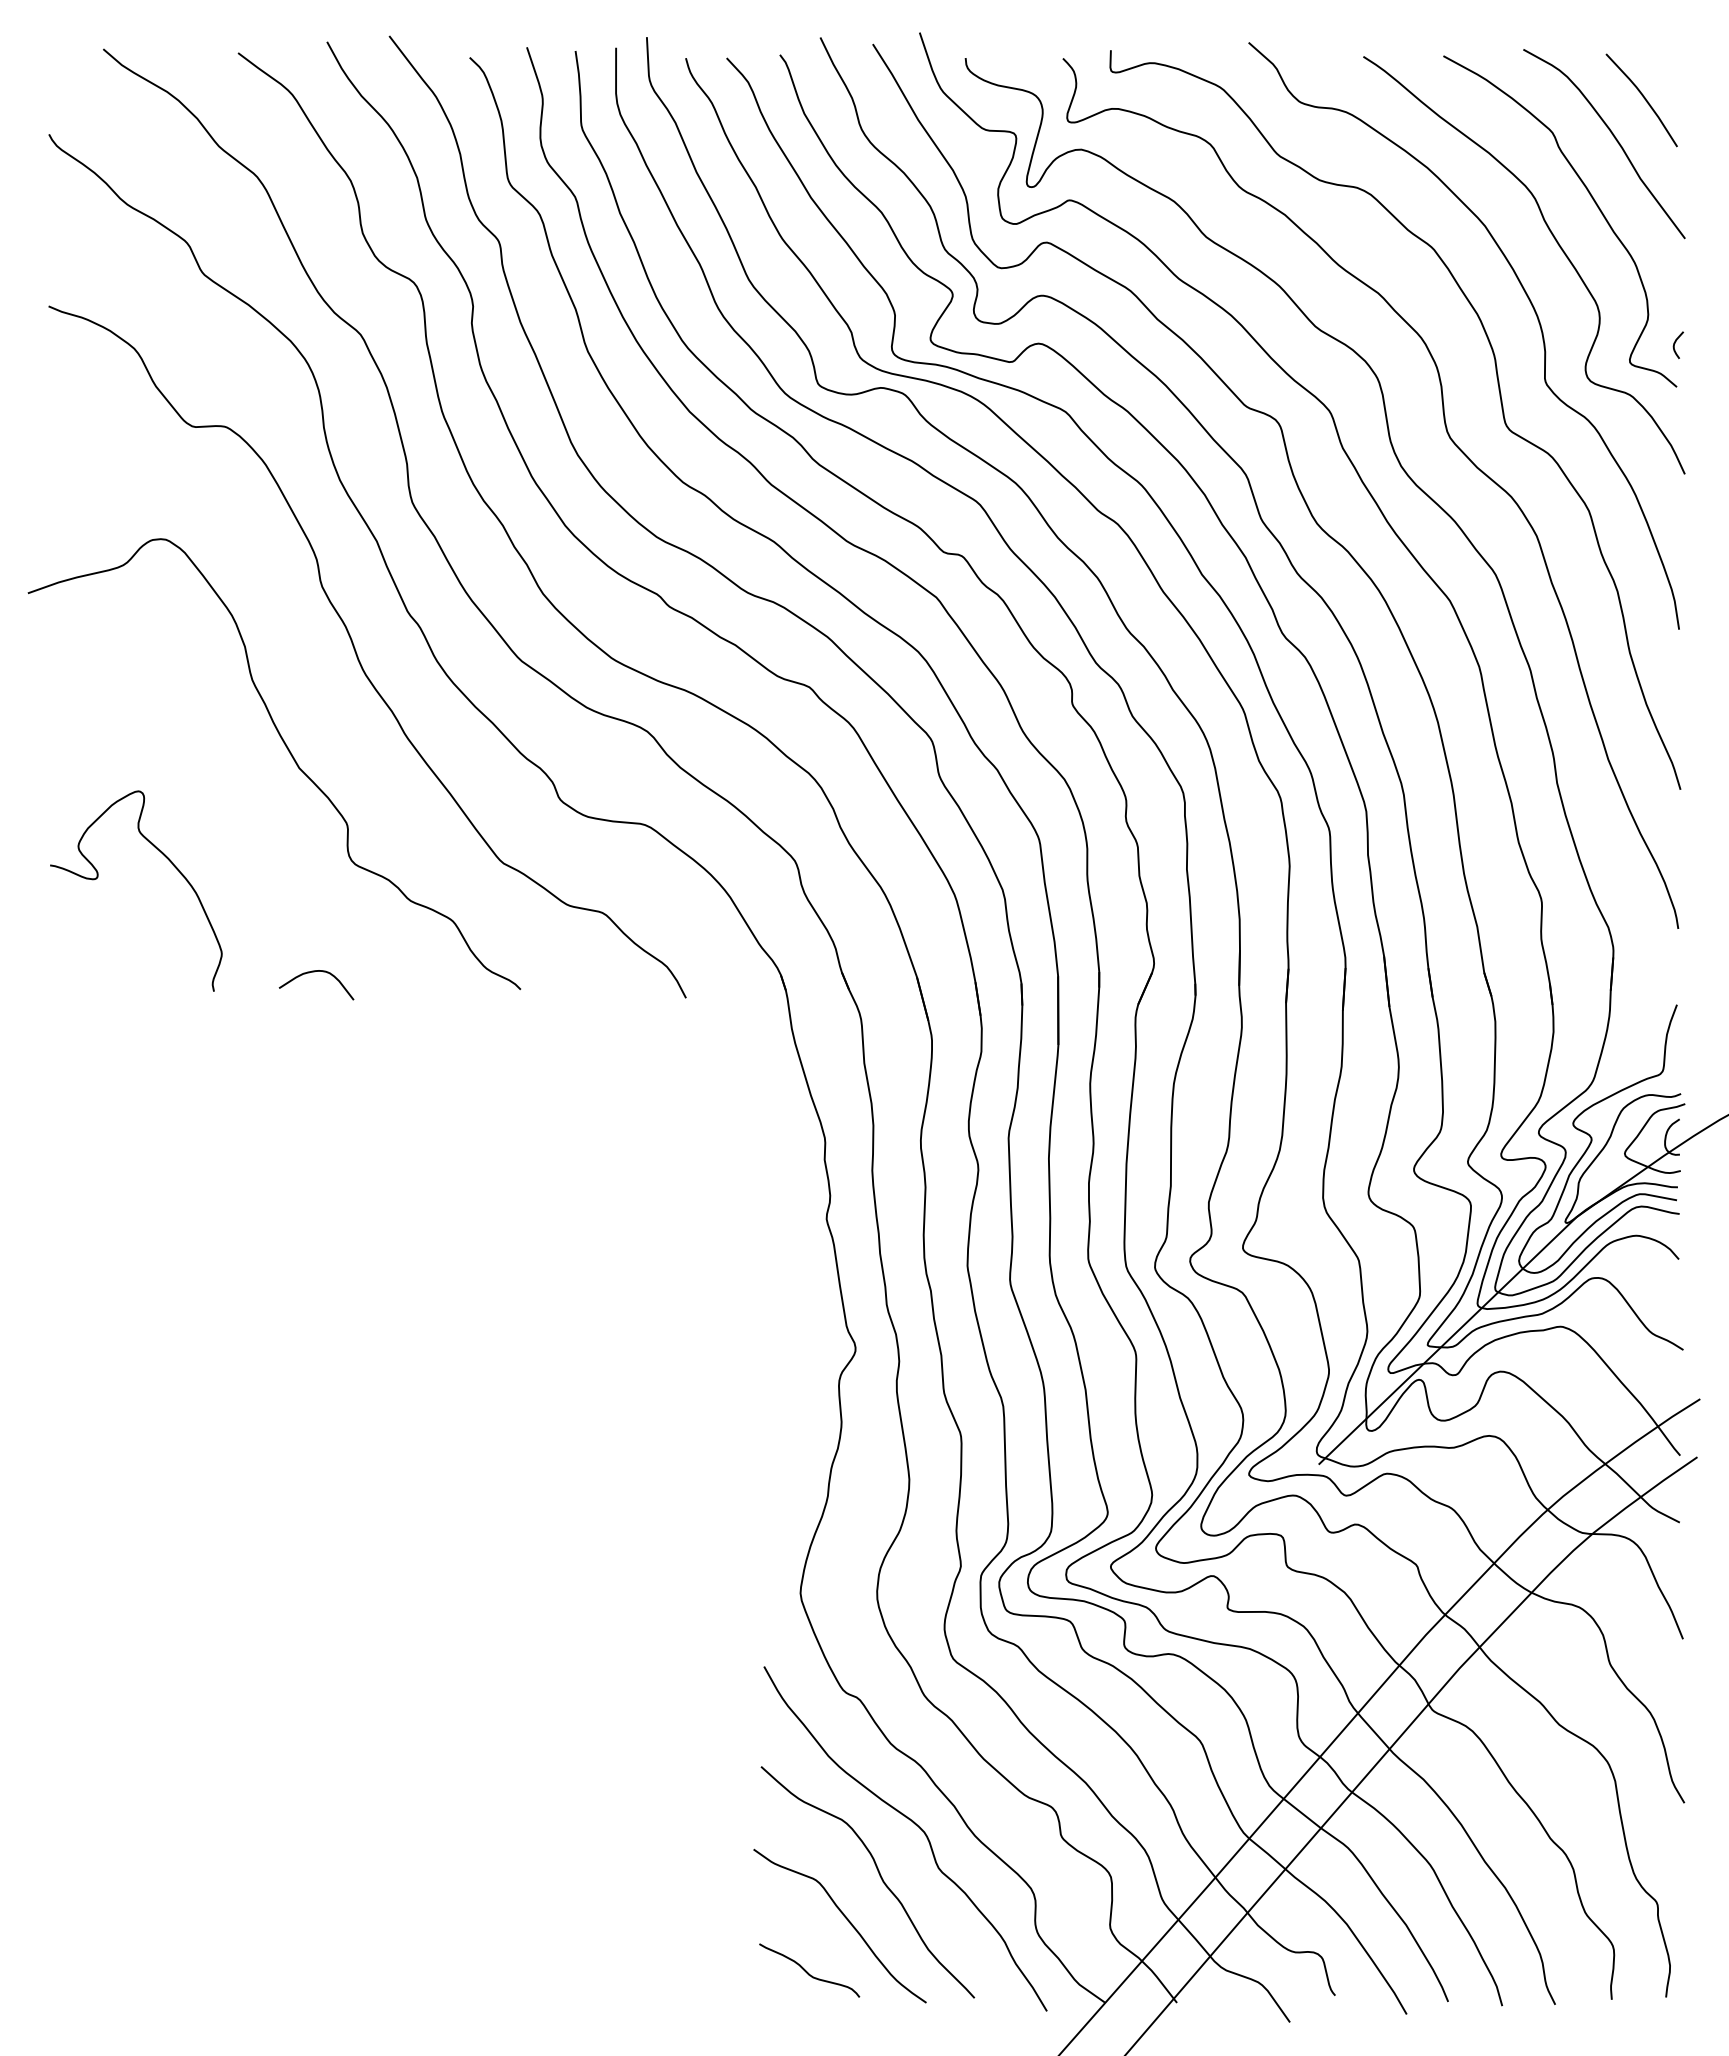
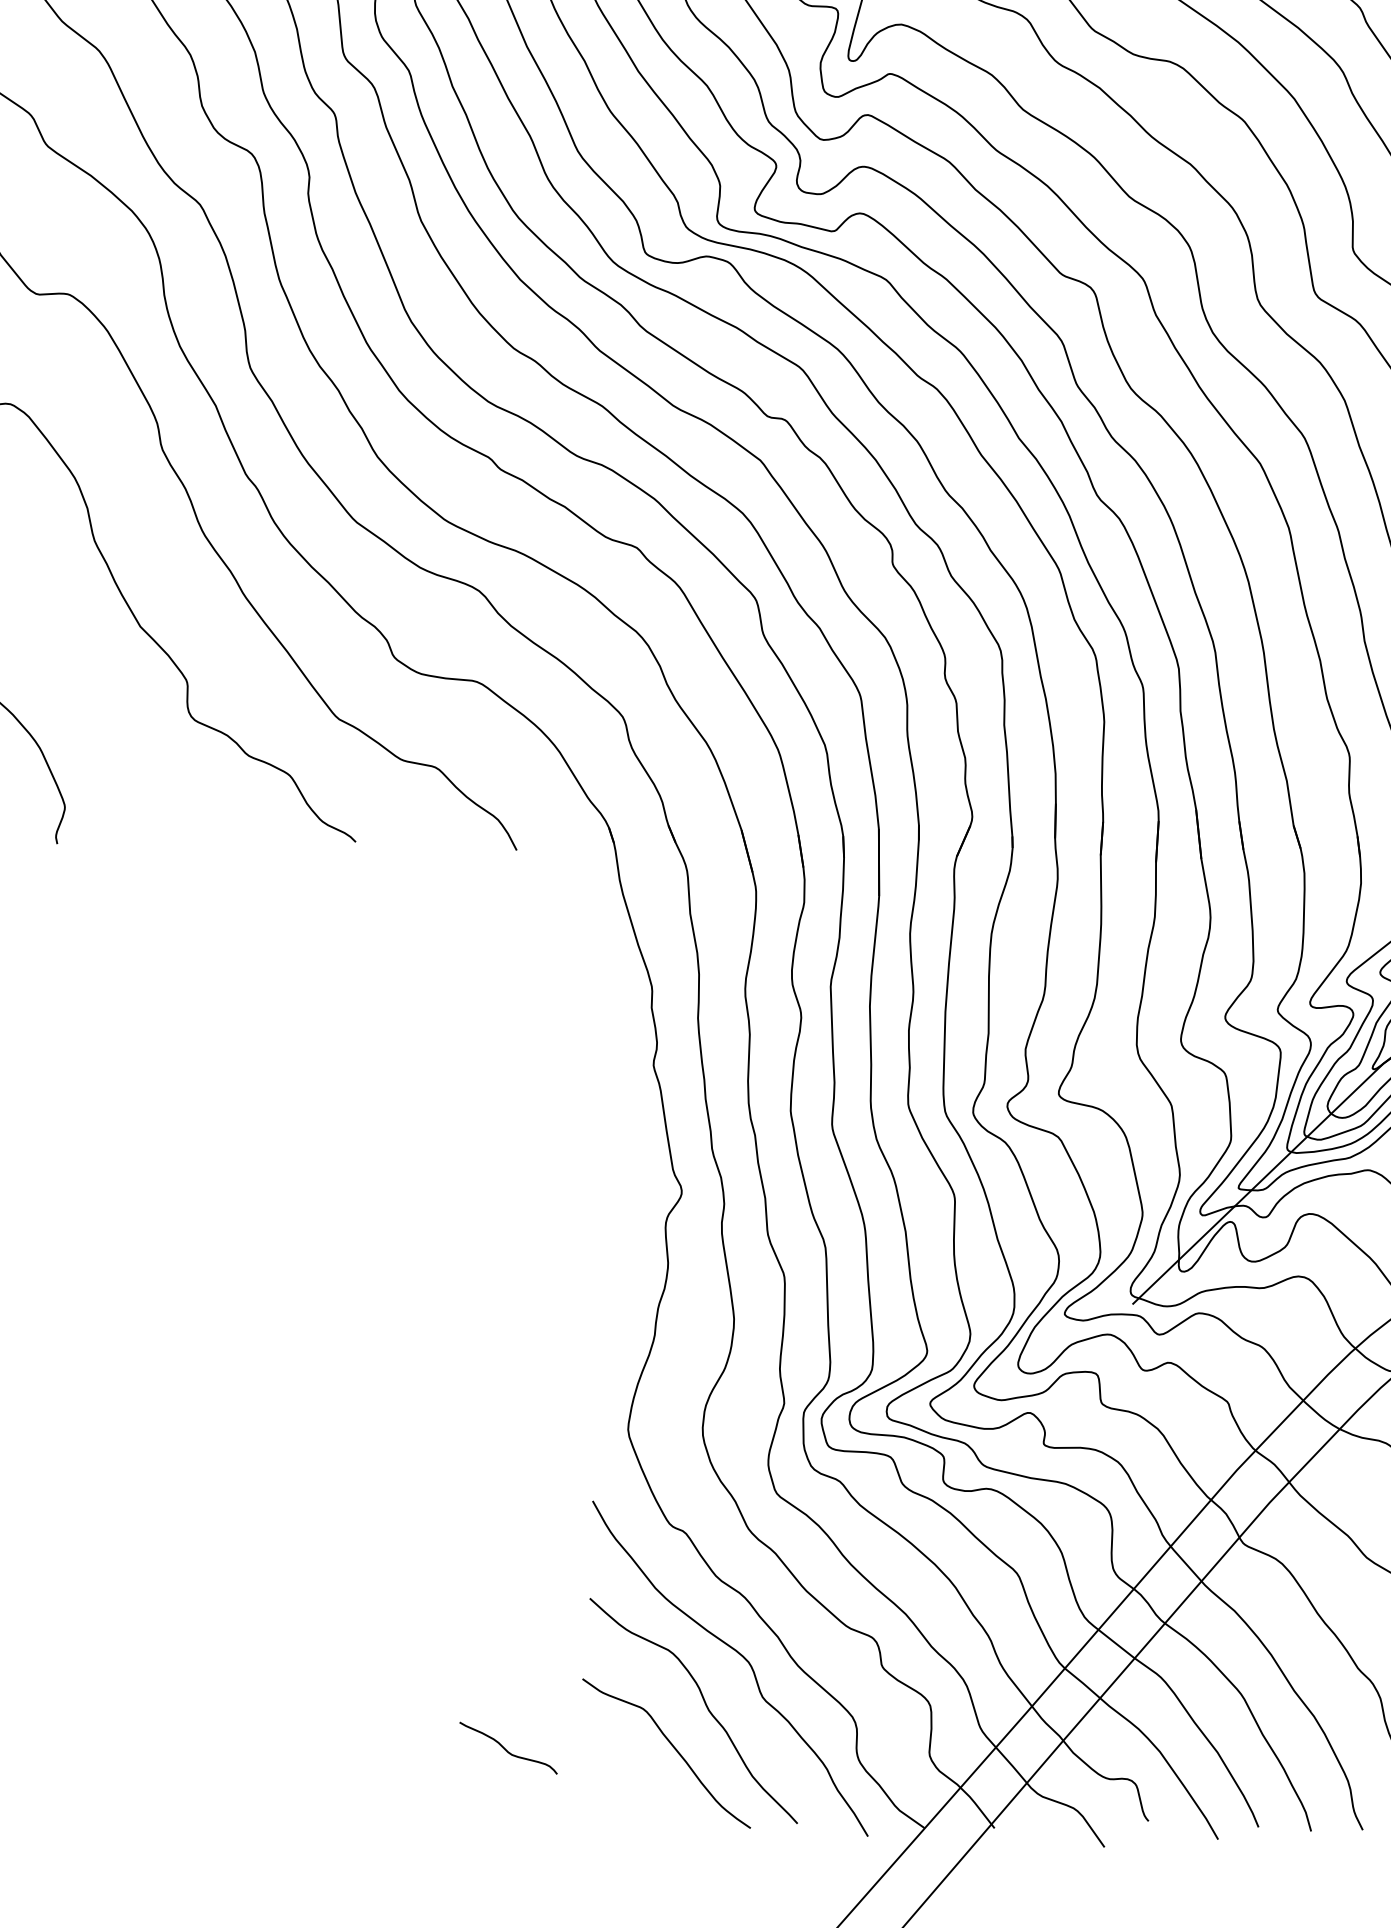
curve: (314, 972) -> (155, 825), removed
curve: (807, 1971) -> (506, 1749), moved

